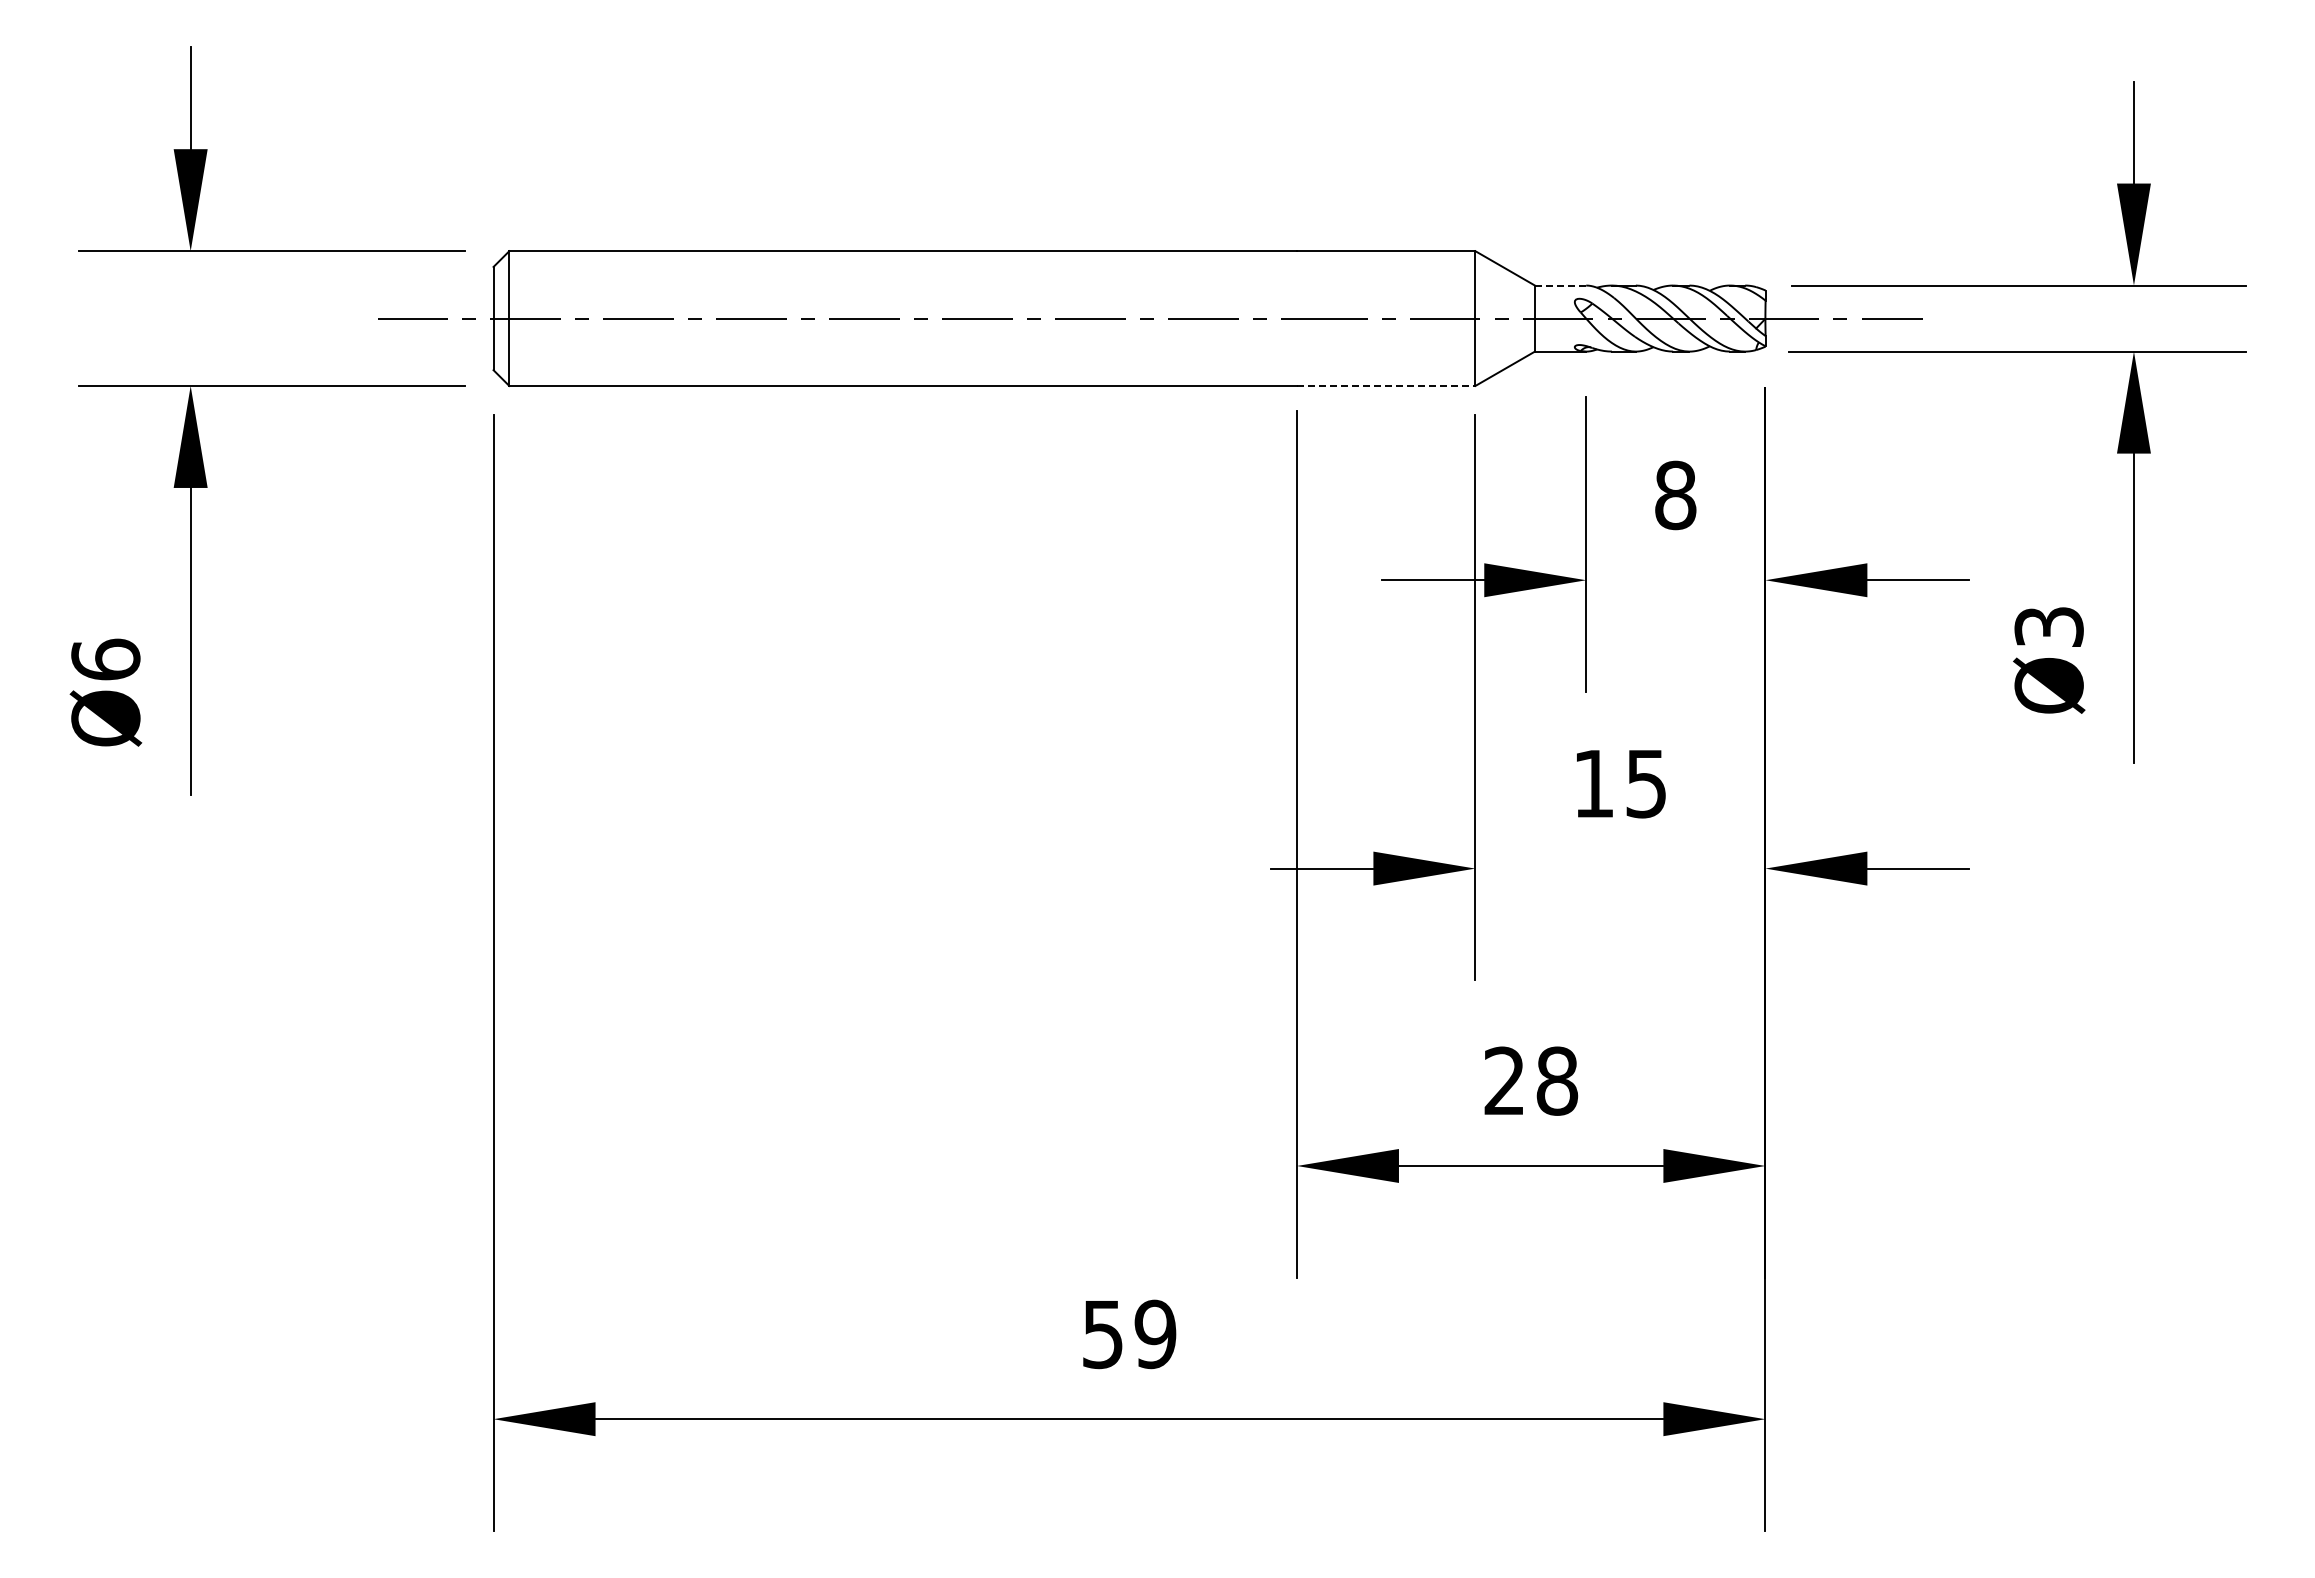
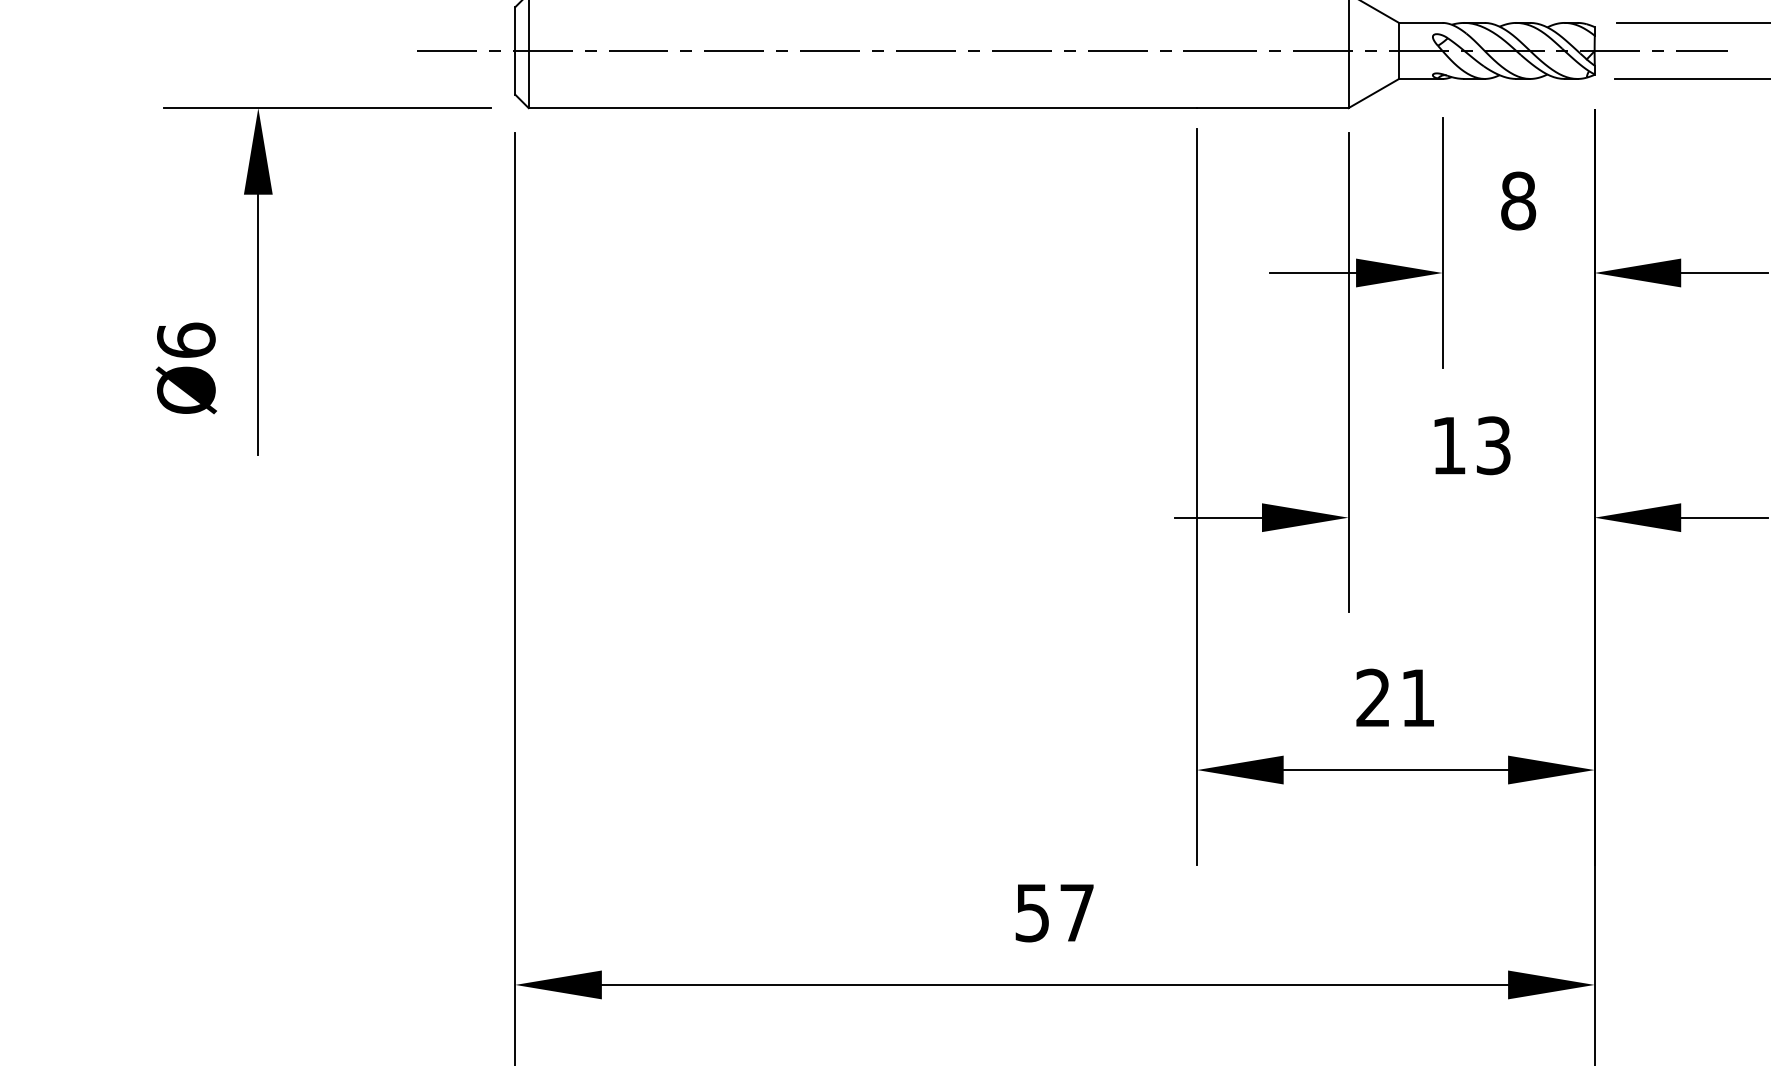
line: (1560, 285) -> (1420, 22), dashed -> solid
line: (1386, 385) -> (1273, 107), dashed -> solid
text: (1646, 783) -> (1493, 445), 15 -> 13
text: (1557, 1080) -> (1418, 697), 28 -> 21
text: (1155, 1334) -> (1077, 913), 59 -> 57

